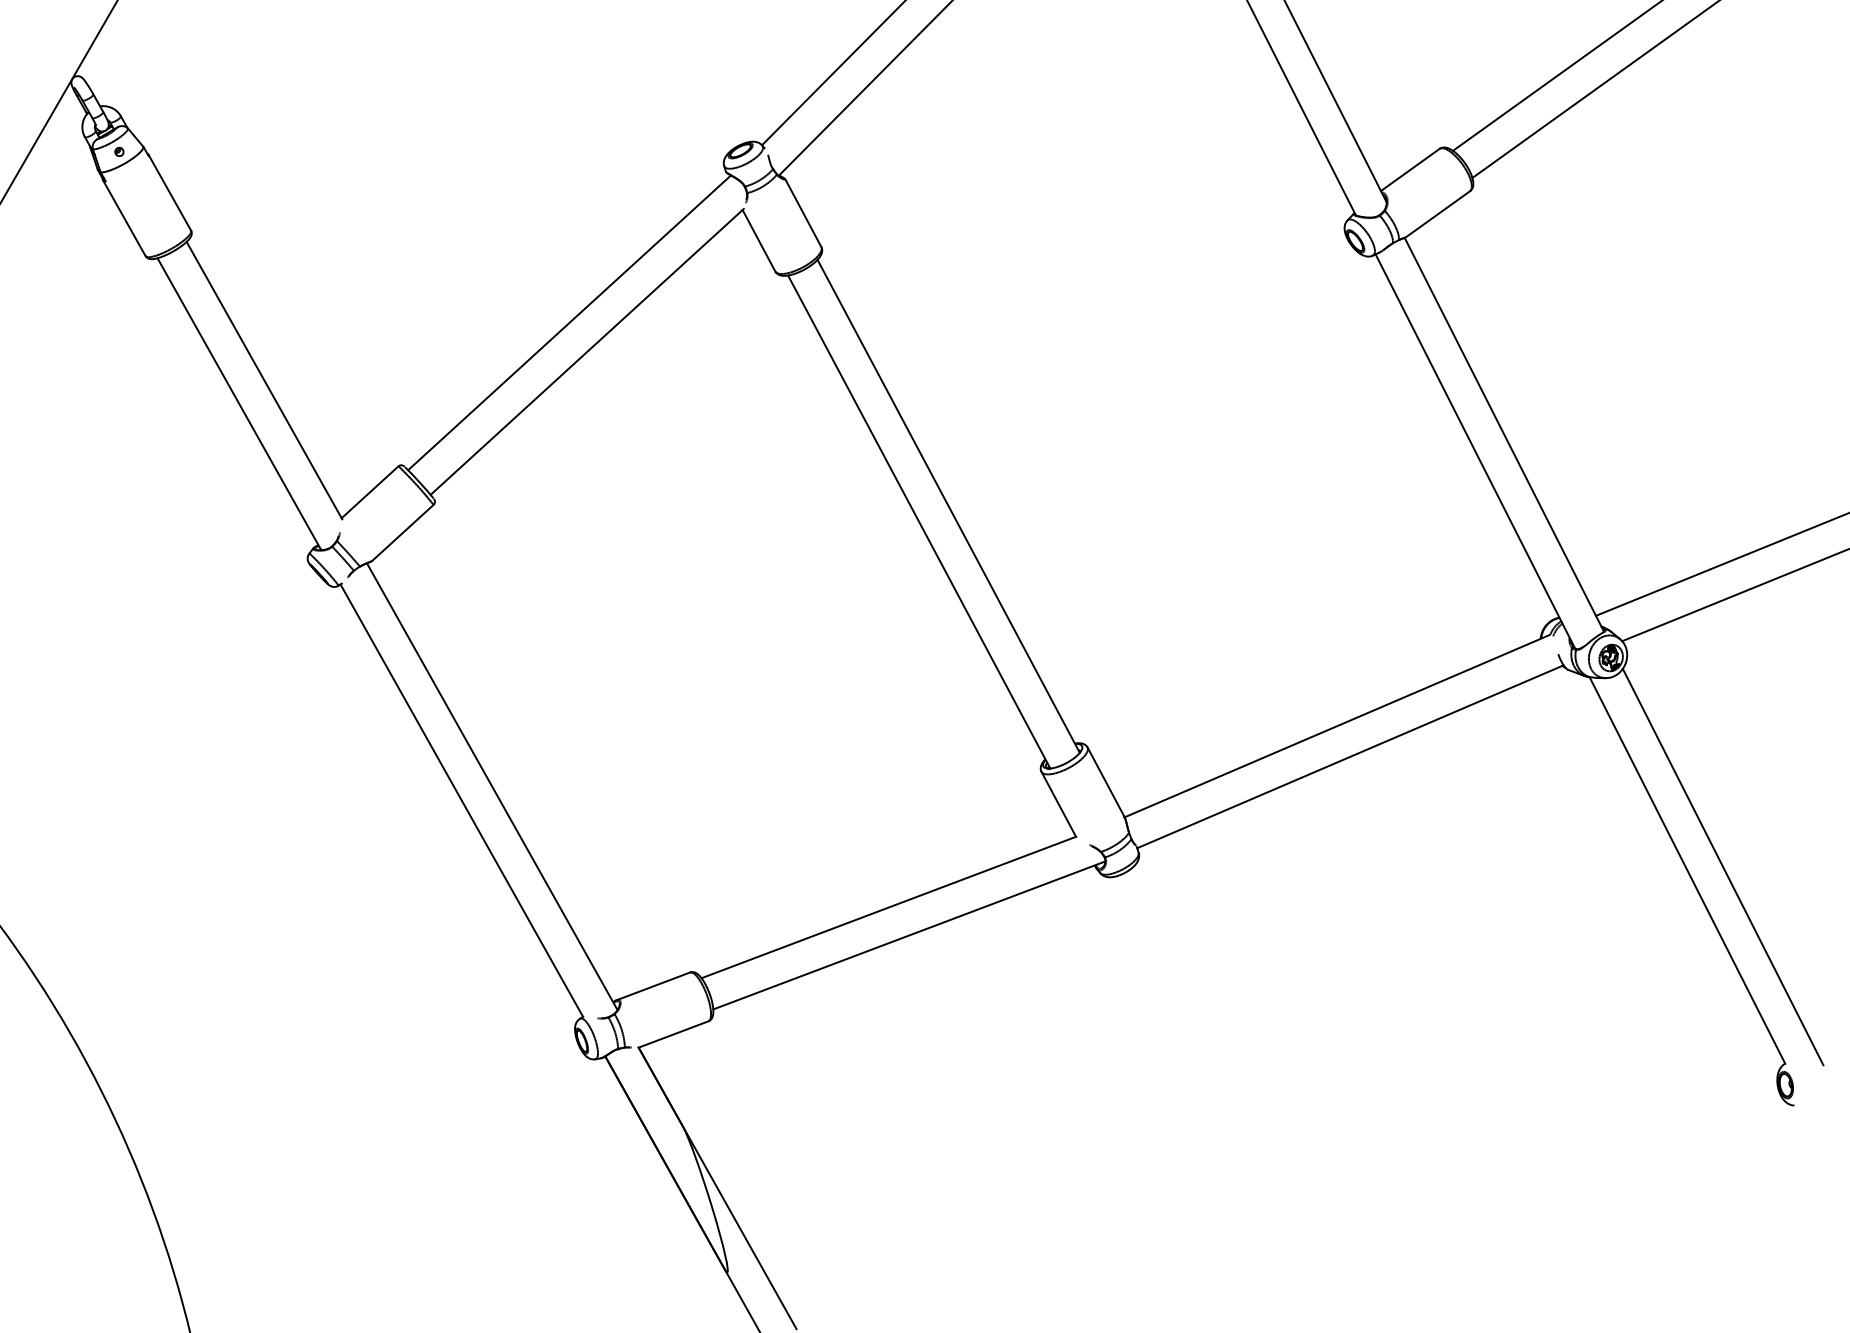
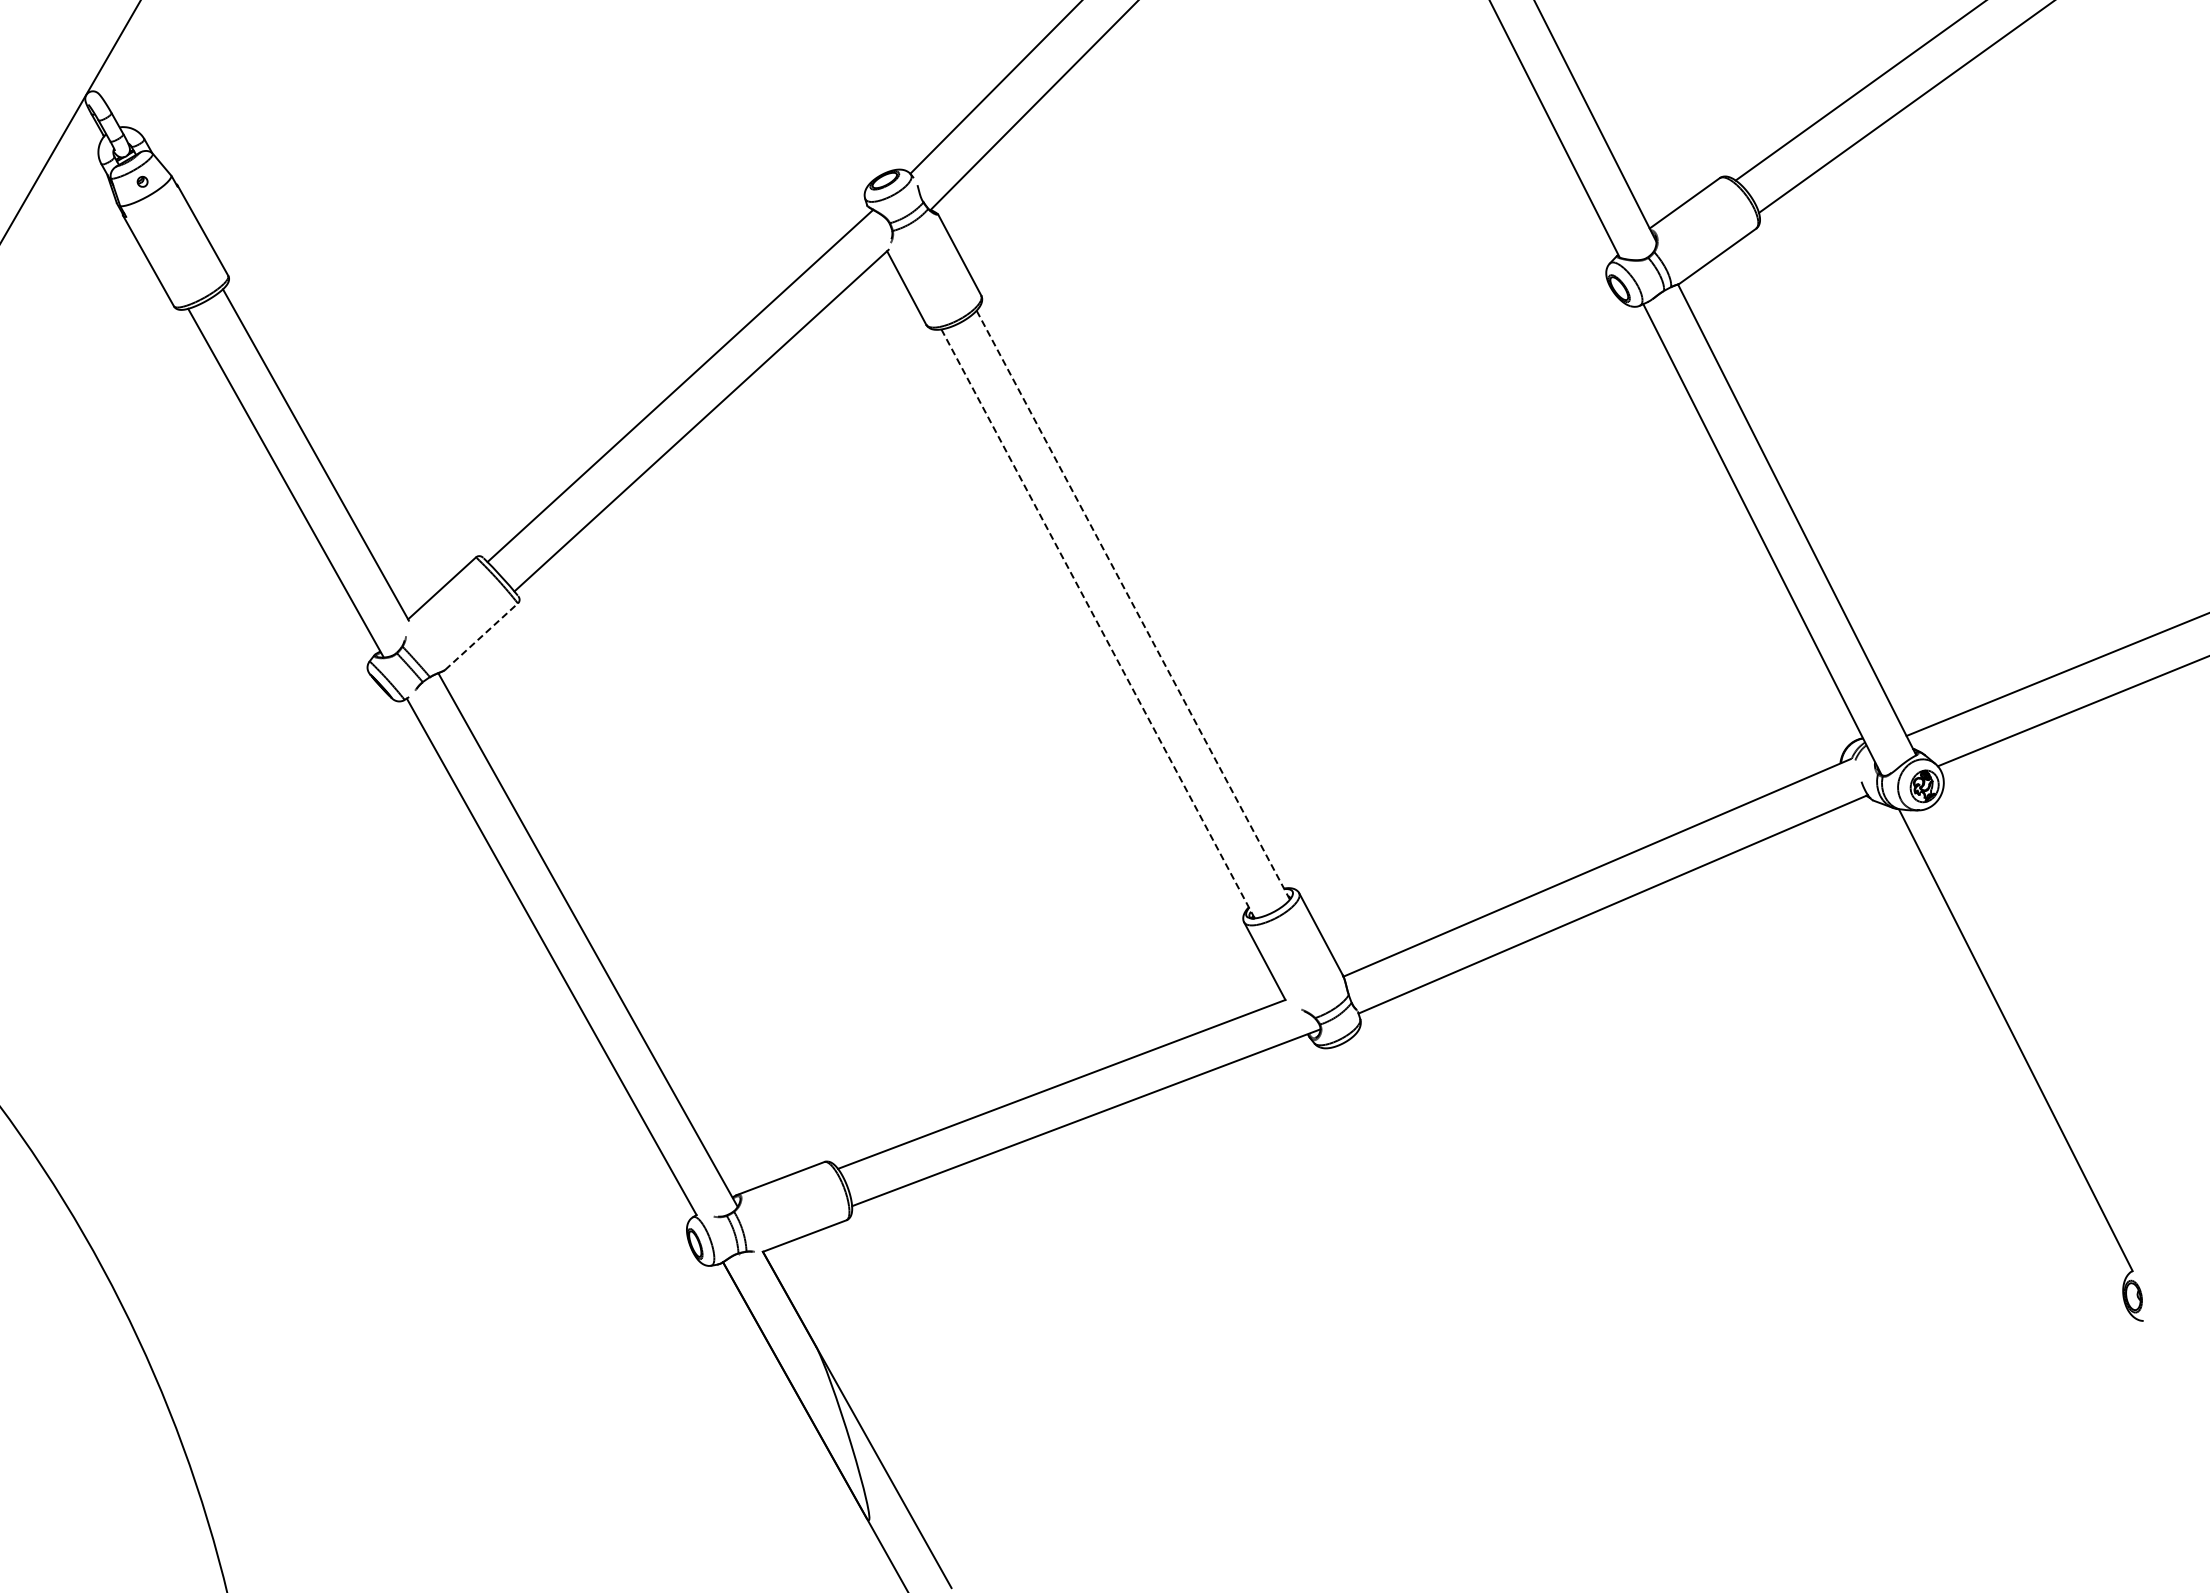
line: (948, 506) -> (1133, 605), solid -> dashed
line: (919, 521) -> (1098, 623), solid -> dashed
line: (403, 532) -> (481, 636), solid -> dashed
line: (1723, 866) -> (2058, 1035), removed

